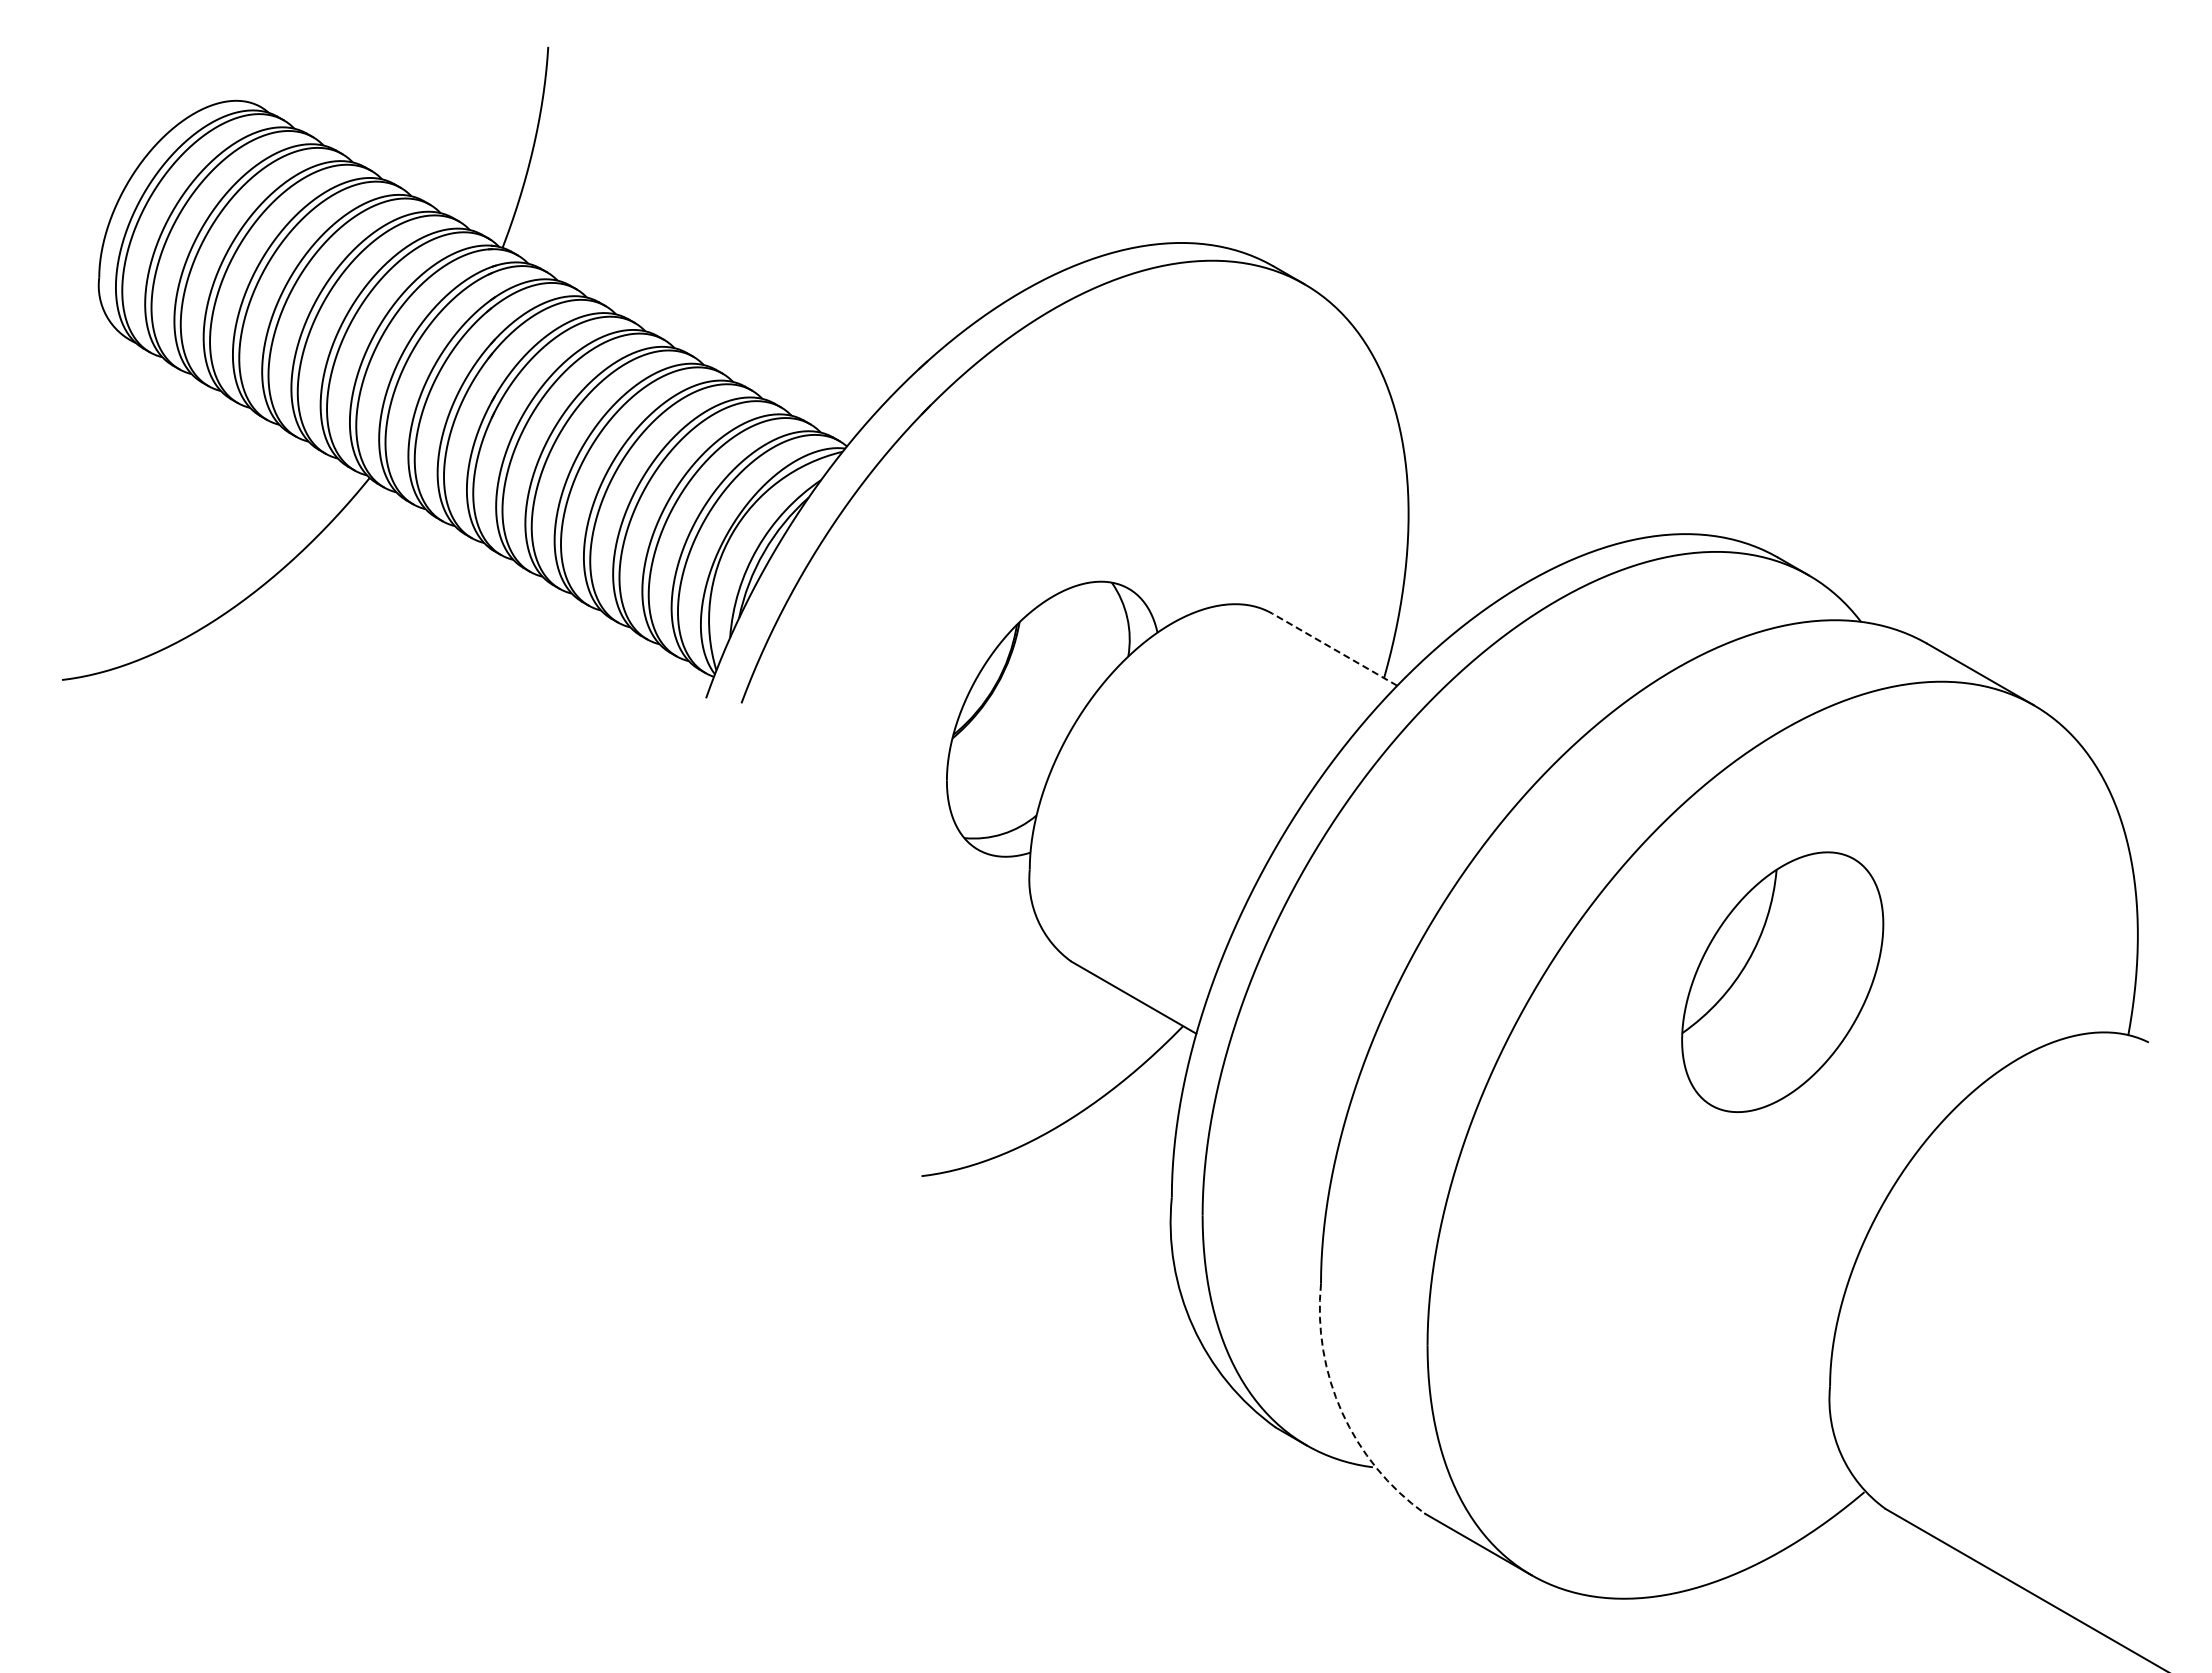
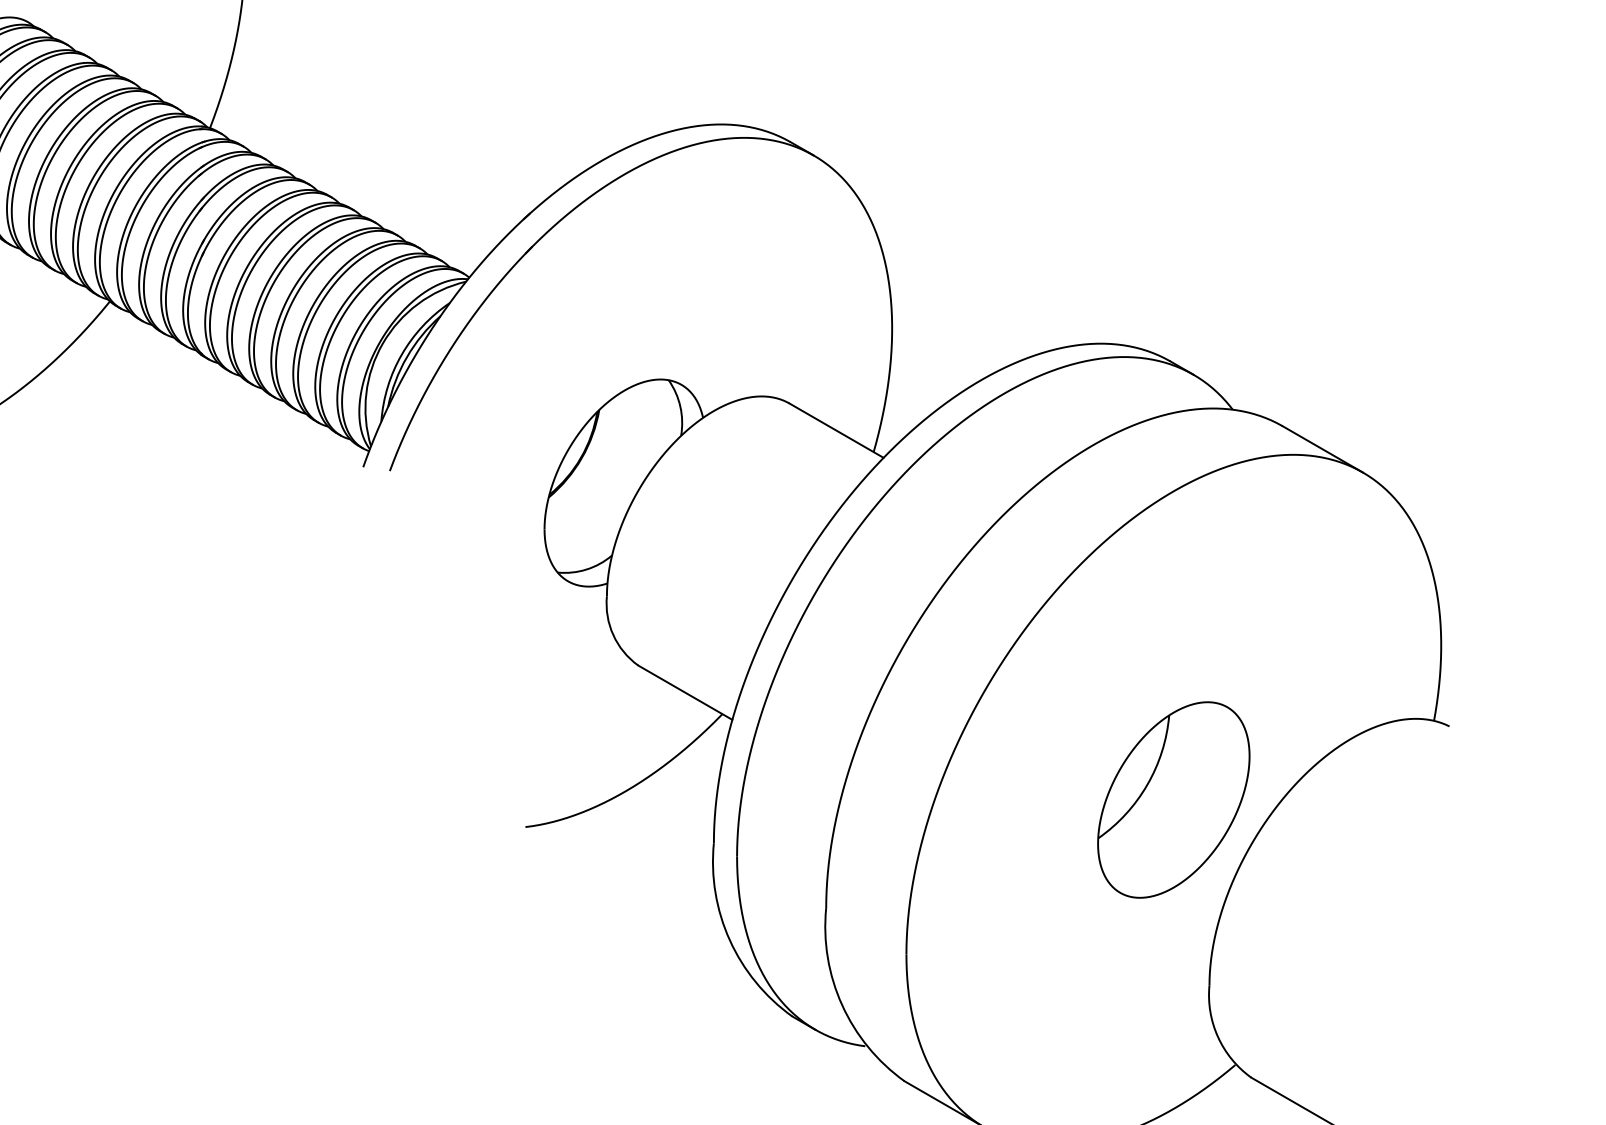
line: (1334, 649) -> (836, 430), dashed -> solid
part: (1782, 981) -> (1173, 799), moved
arc: (1342, 1412) -> (842, 1005), dashed -> solid

